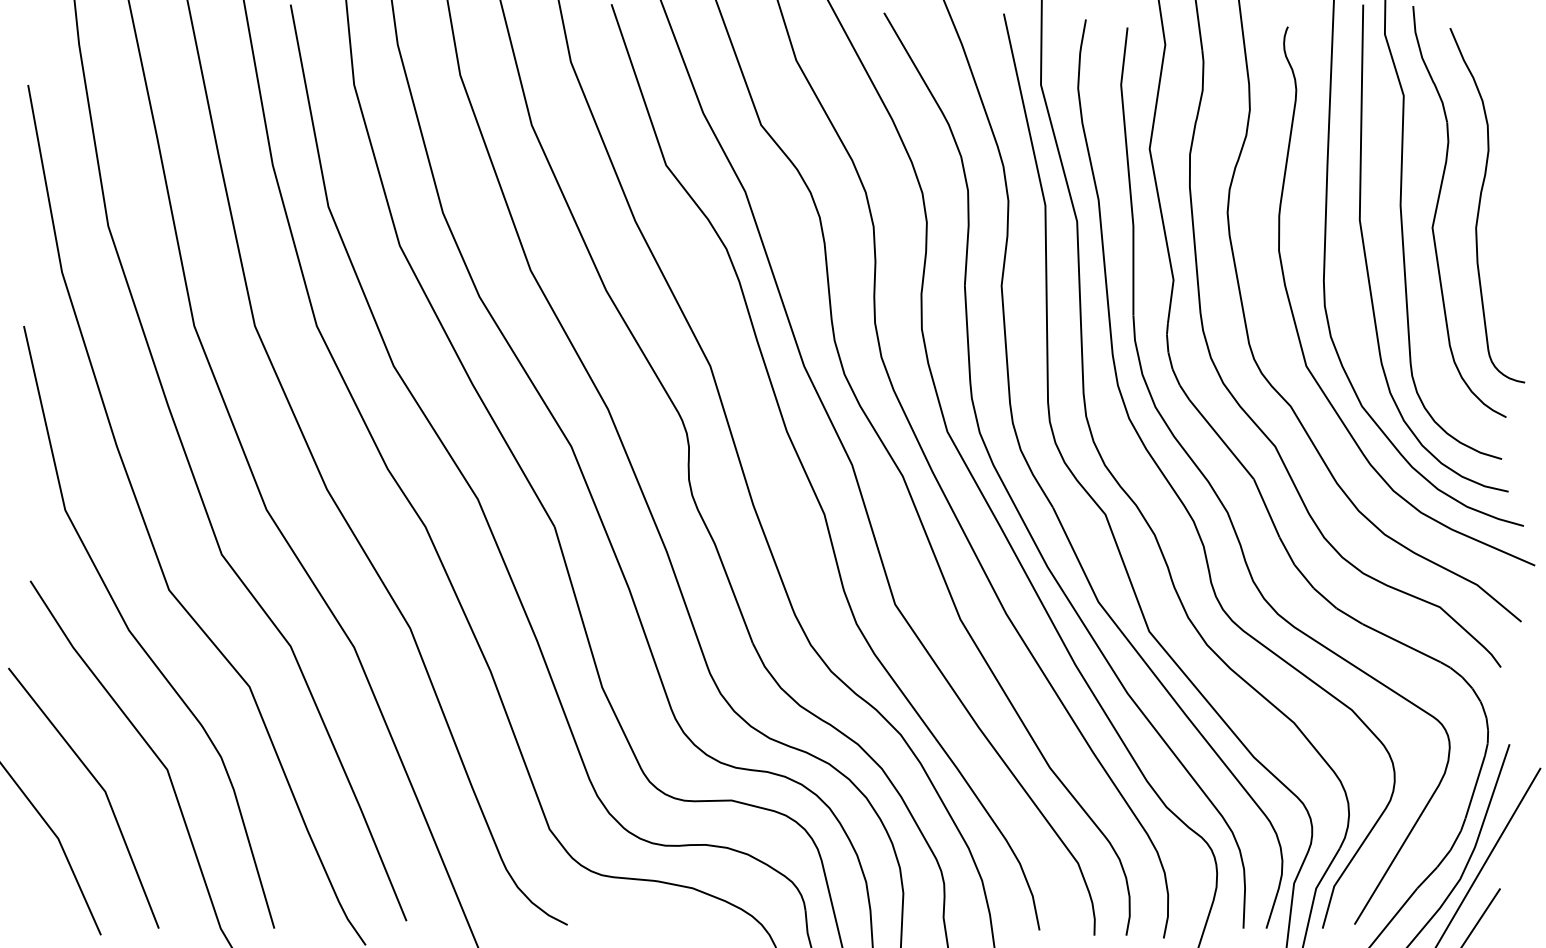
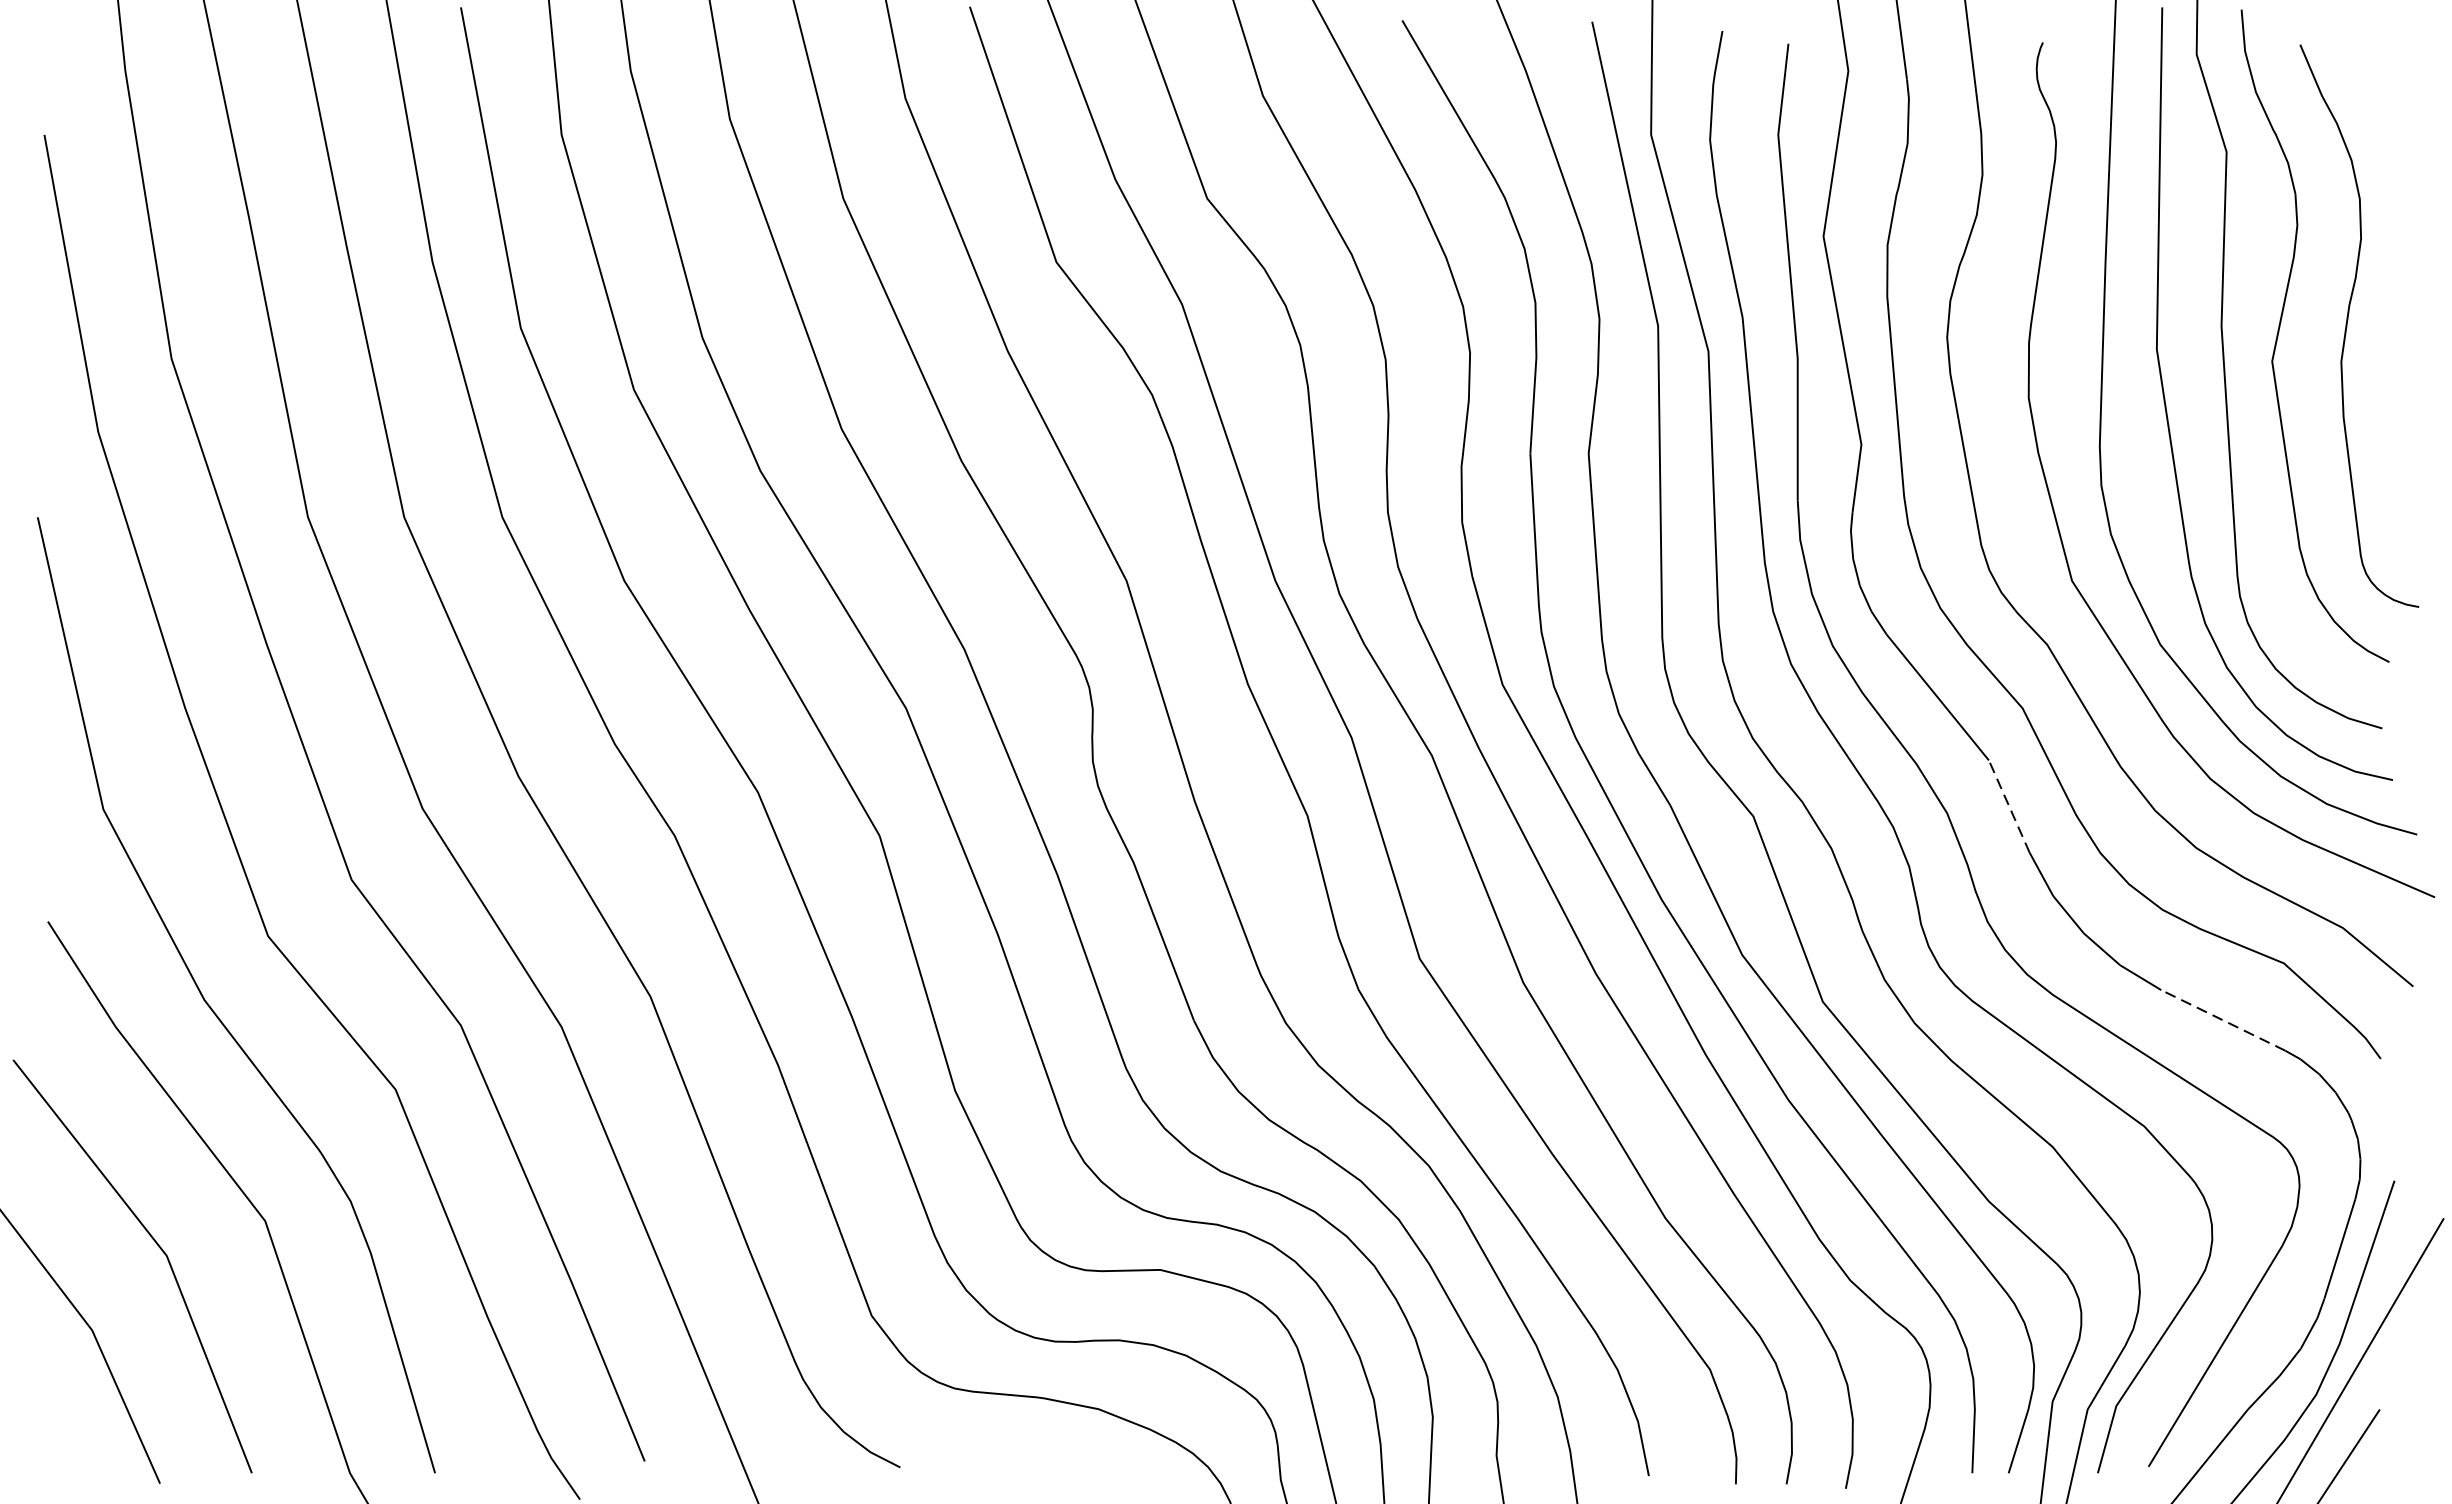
line: (1266, 508) -> (2008, 806), solid -> dashed
line: (1401, 642) -> (2222, 1019), solid -> dashed

